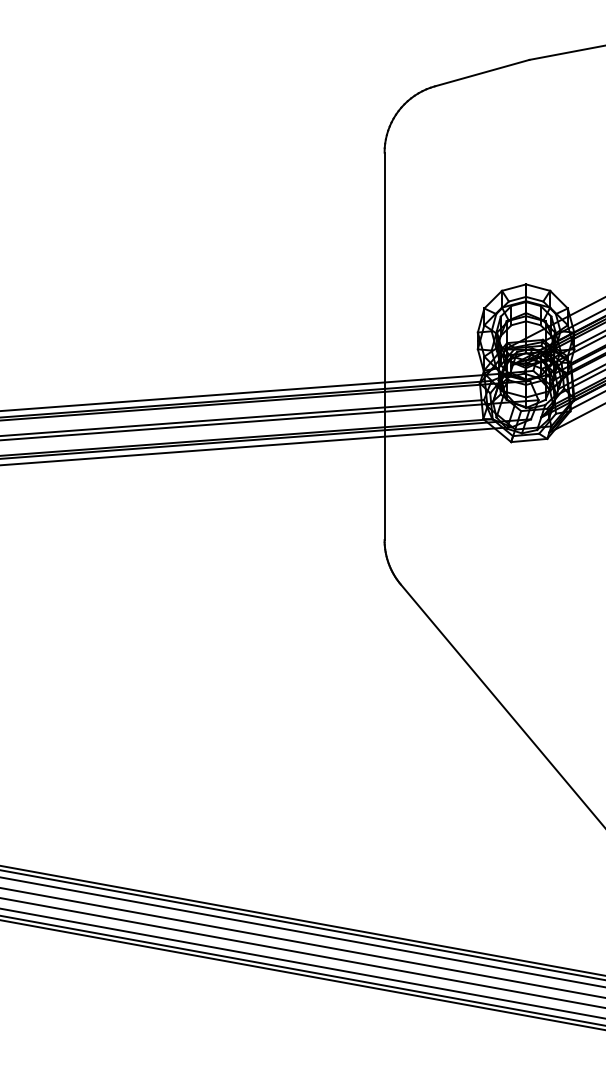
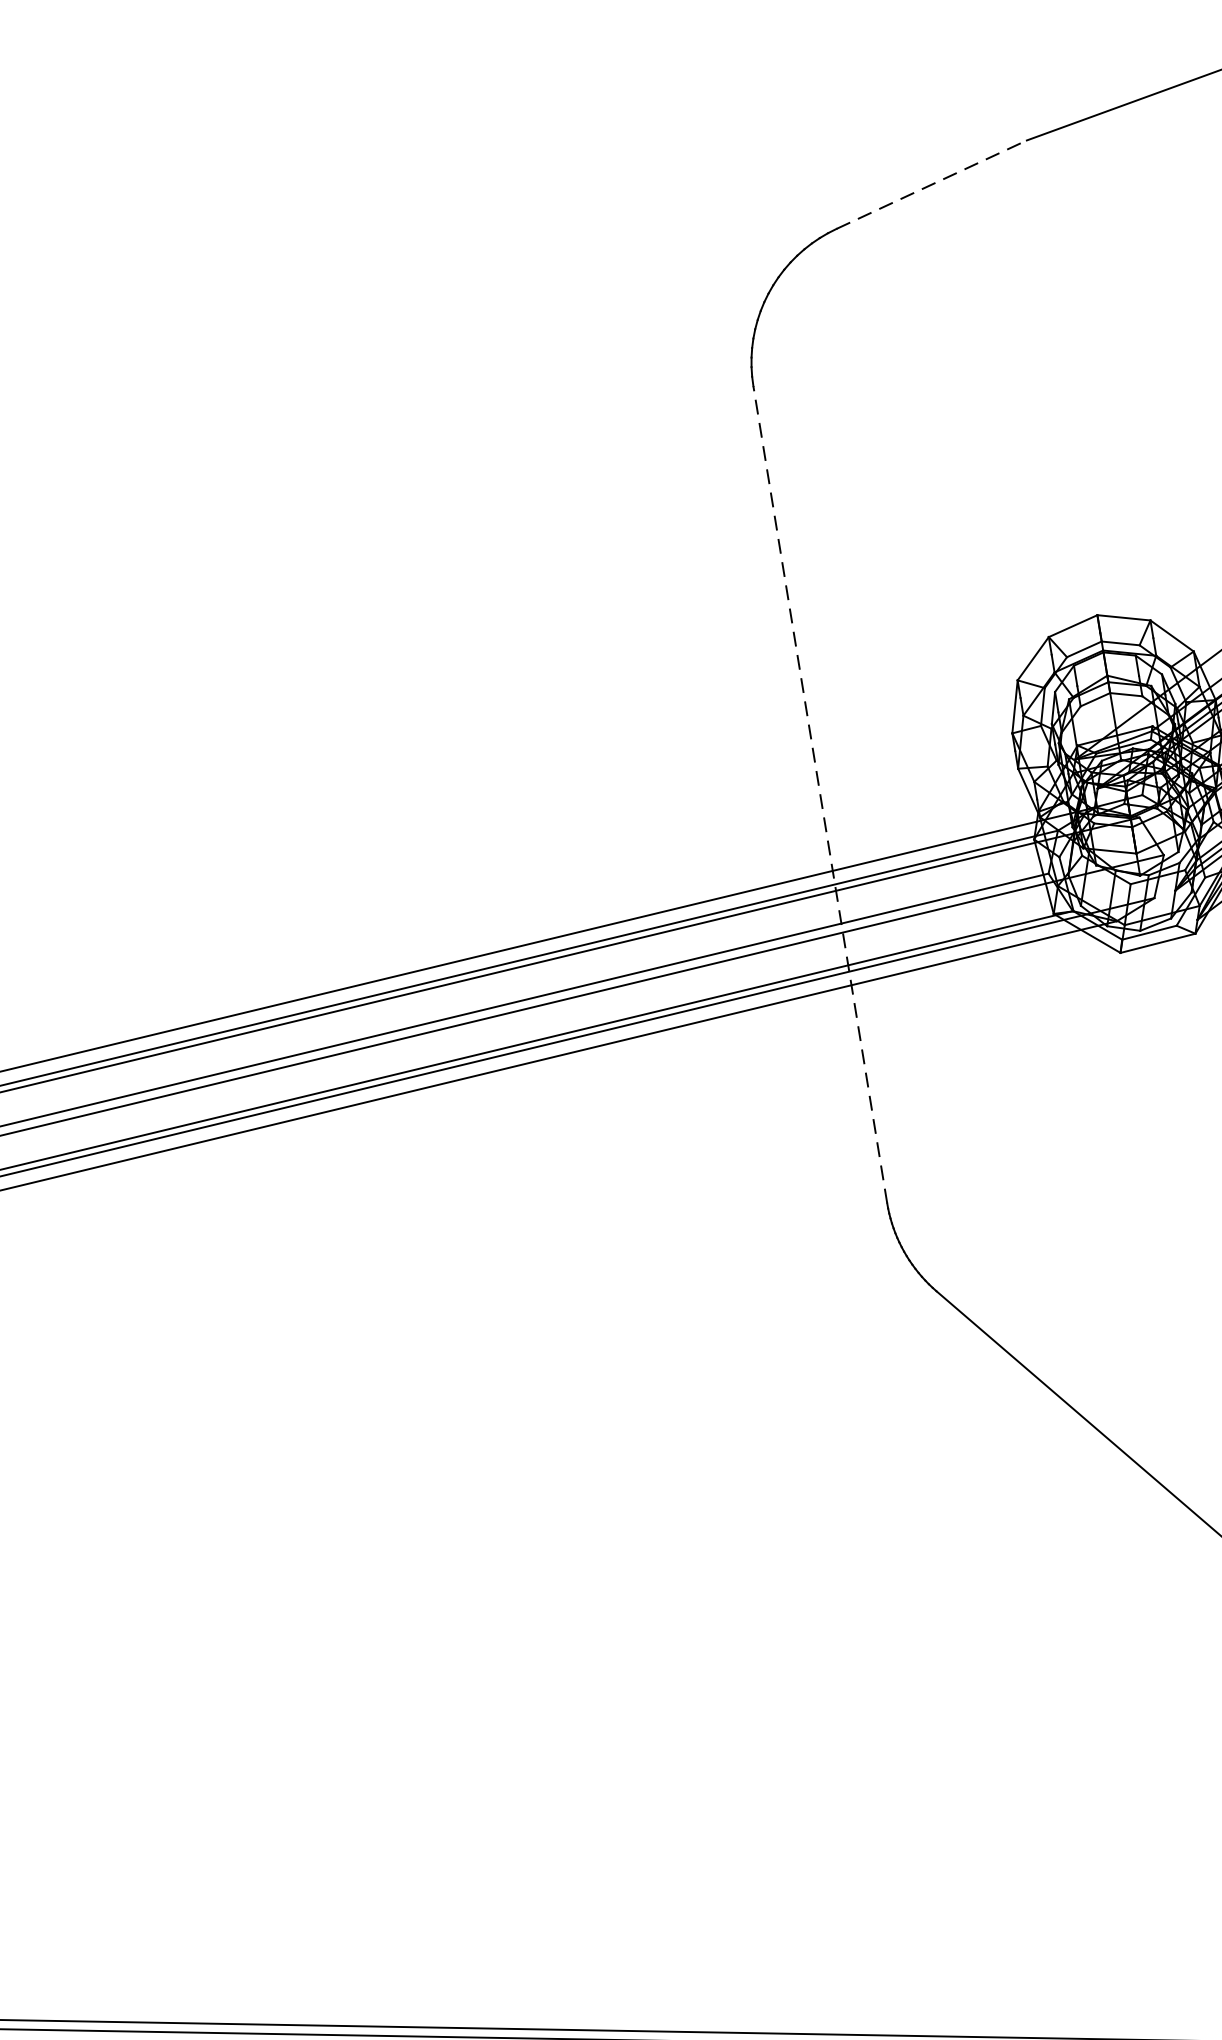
line: (482, 73) -> (932, 185), solid -> dashed
line: (384, 346) -> (820, 795), solid -> dashed

